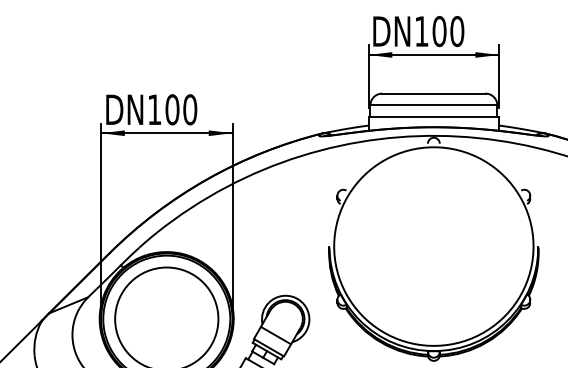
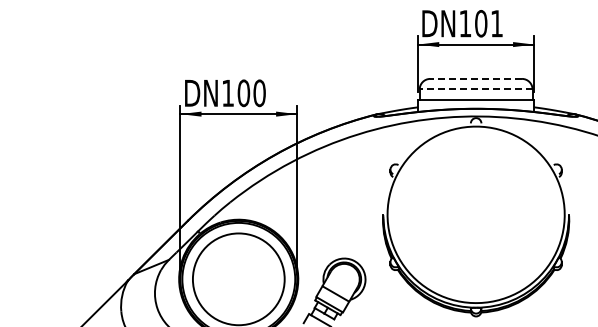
text: (456, 31) -> (496, 23), DN100 -> DN101
line: (434, 93) -> (476, 78), solid -> dashed
line: (433, 105) -> (475, 89), solid -> dashed

